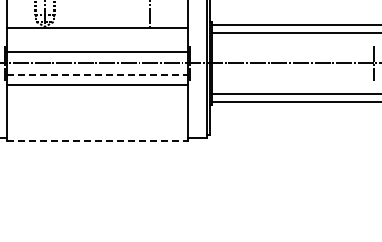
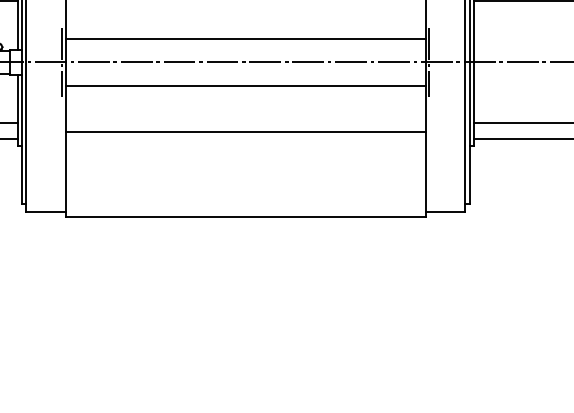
line: (97, 75) -> (246, 86), dashed -> solid
line: (96, 85) -> (244, 132), moved
line: (97, 140) -> (246, 215), dashed -> solid

